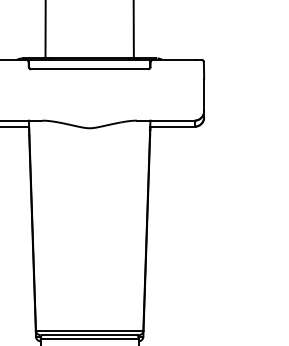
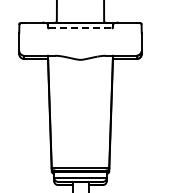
line: (89, 69) -> (80, 28), solid -> dashed

